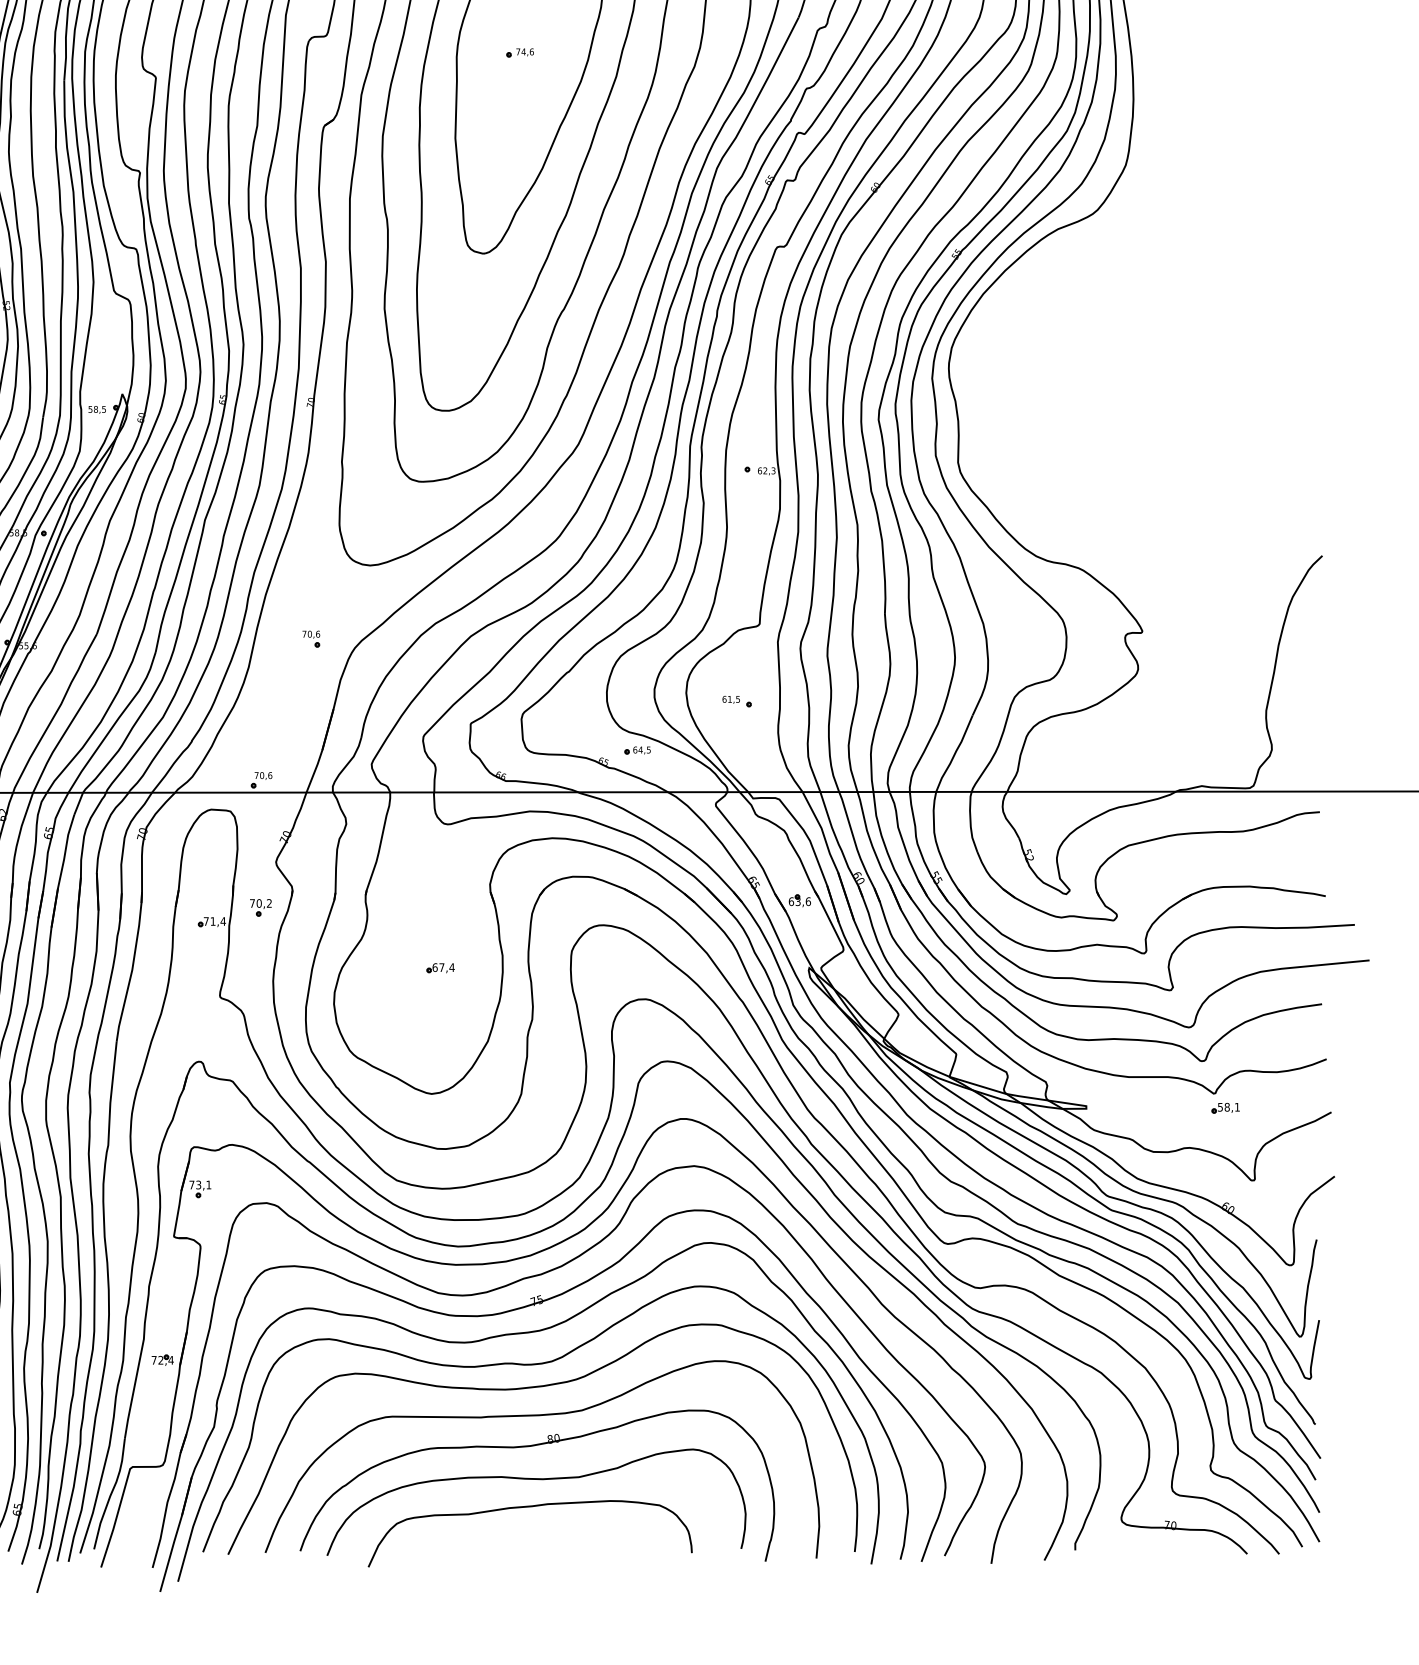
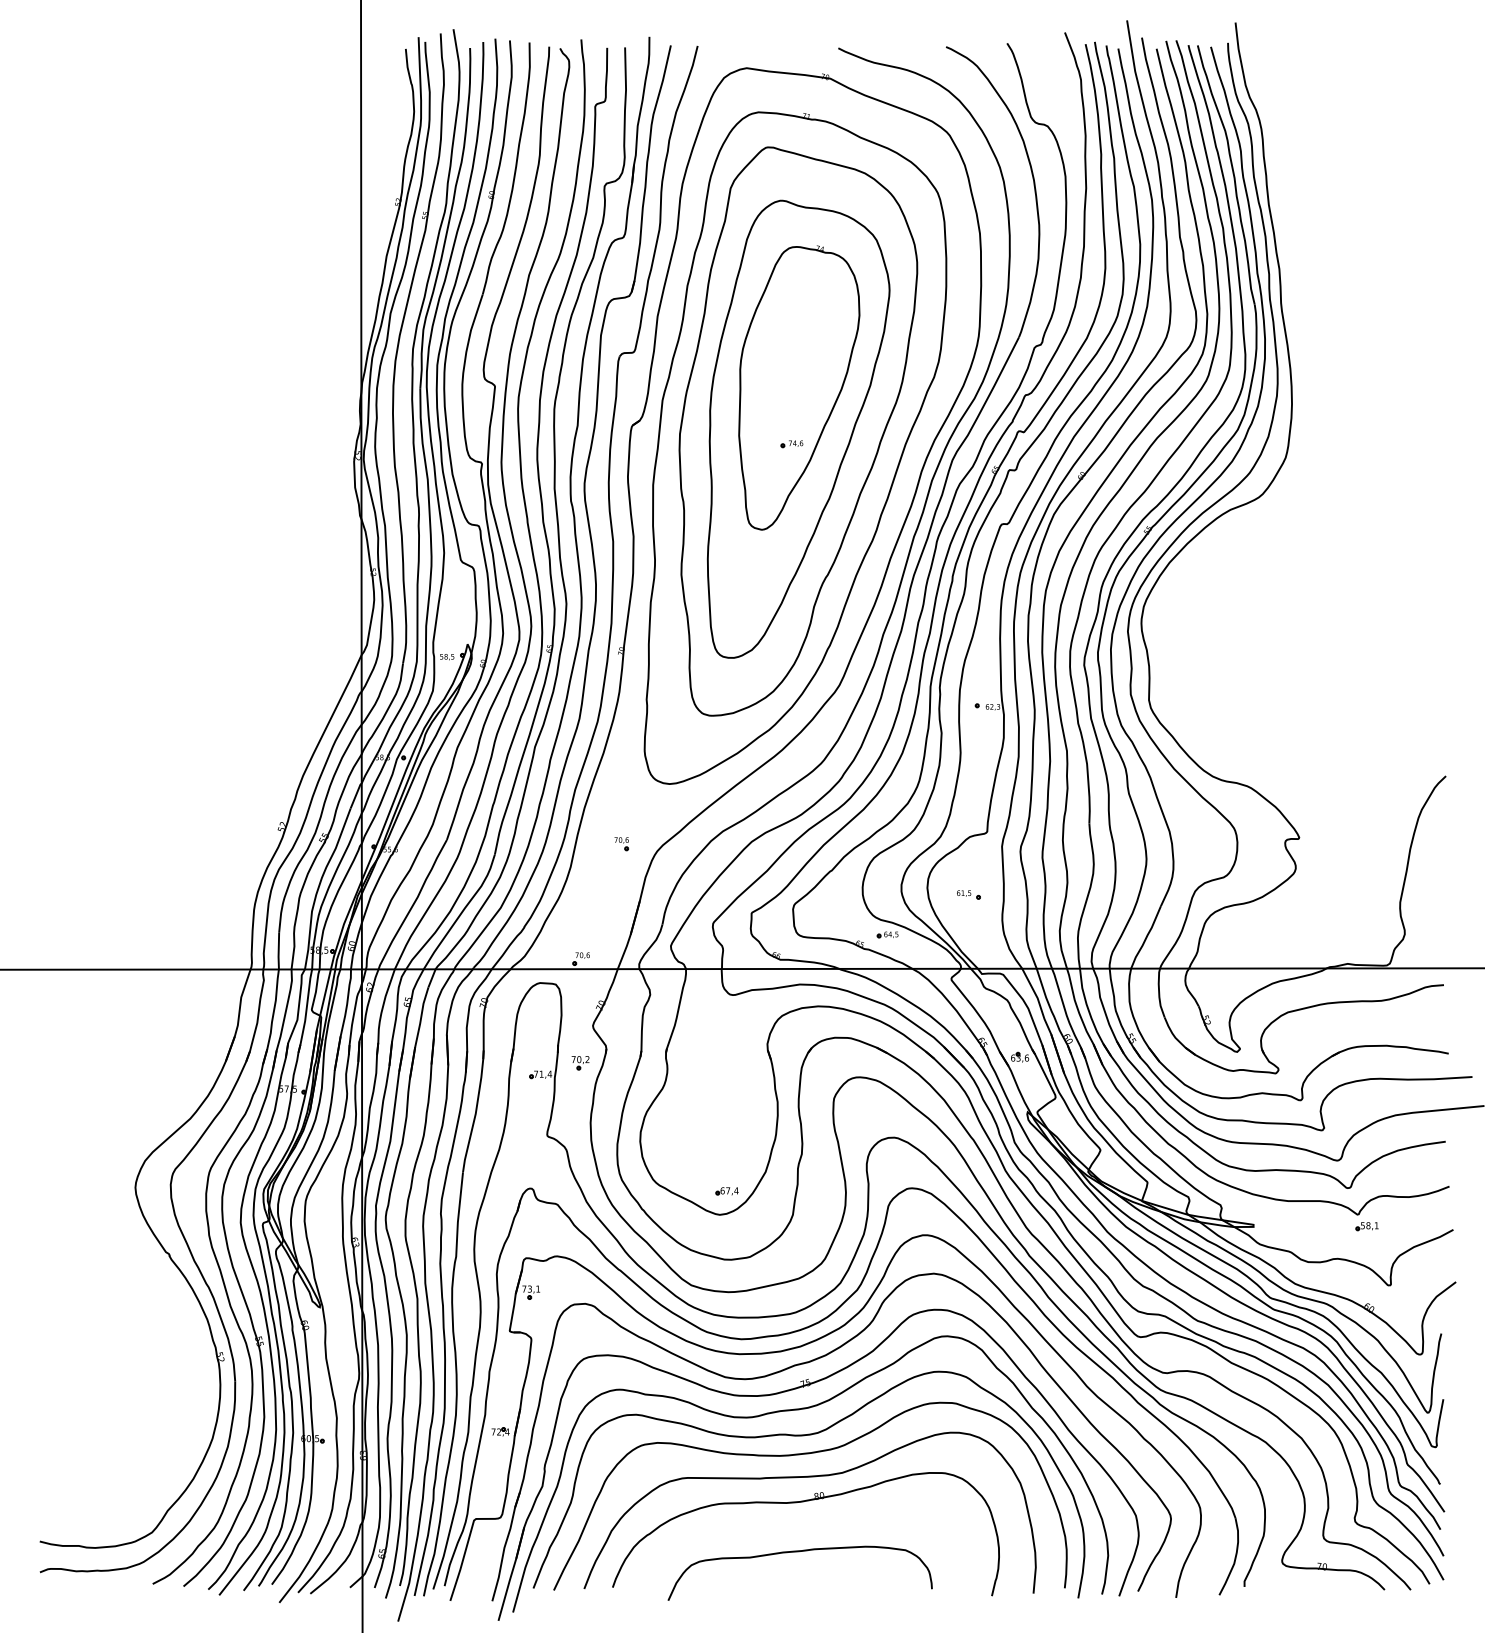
part: (519, 53) -> (791, 444), moved
part: (439, 968) -> (726, 1191), moved
curve: (536, 1479) -> (805, 1529), removed

